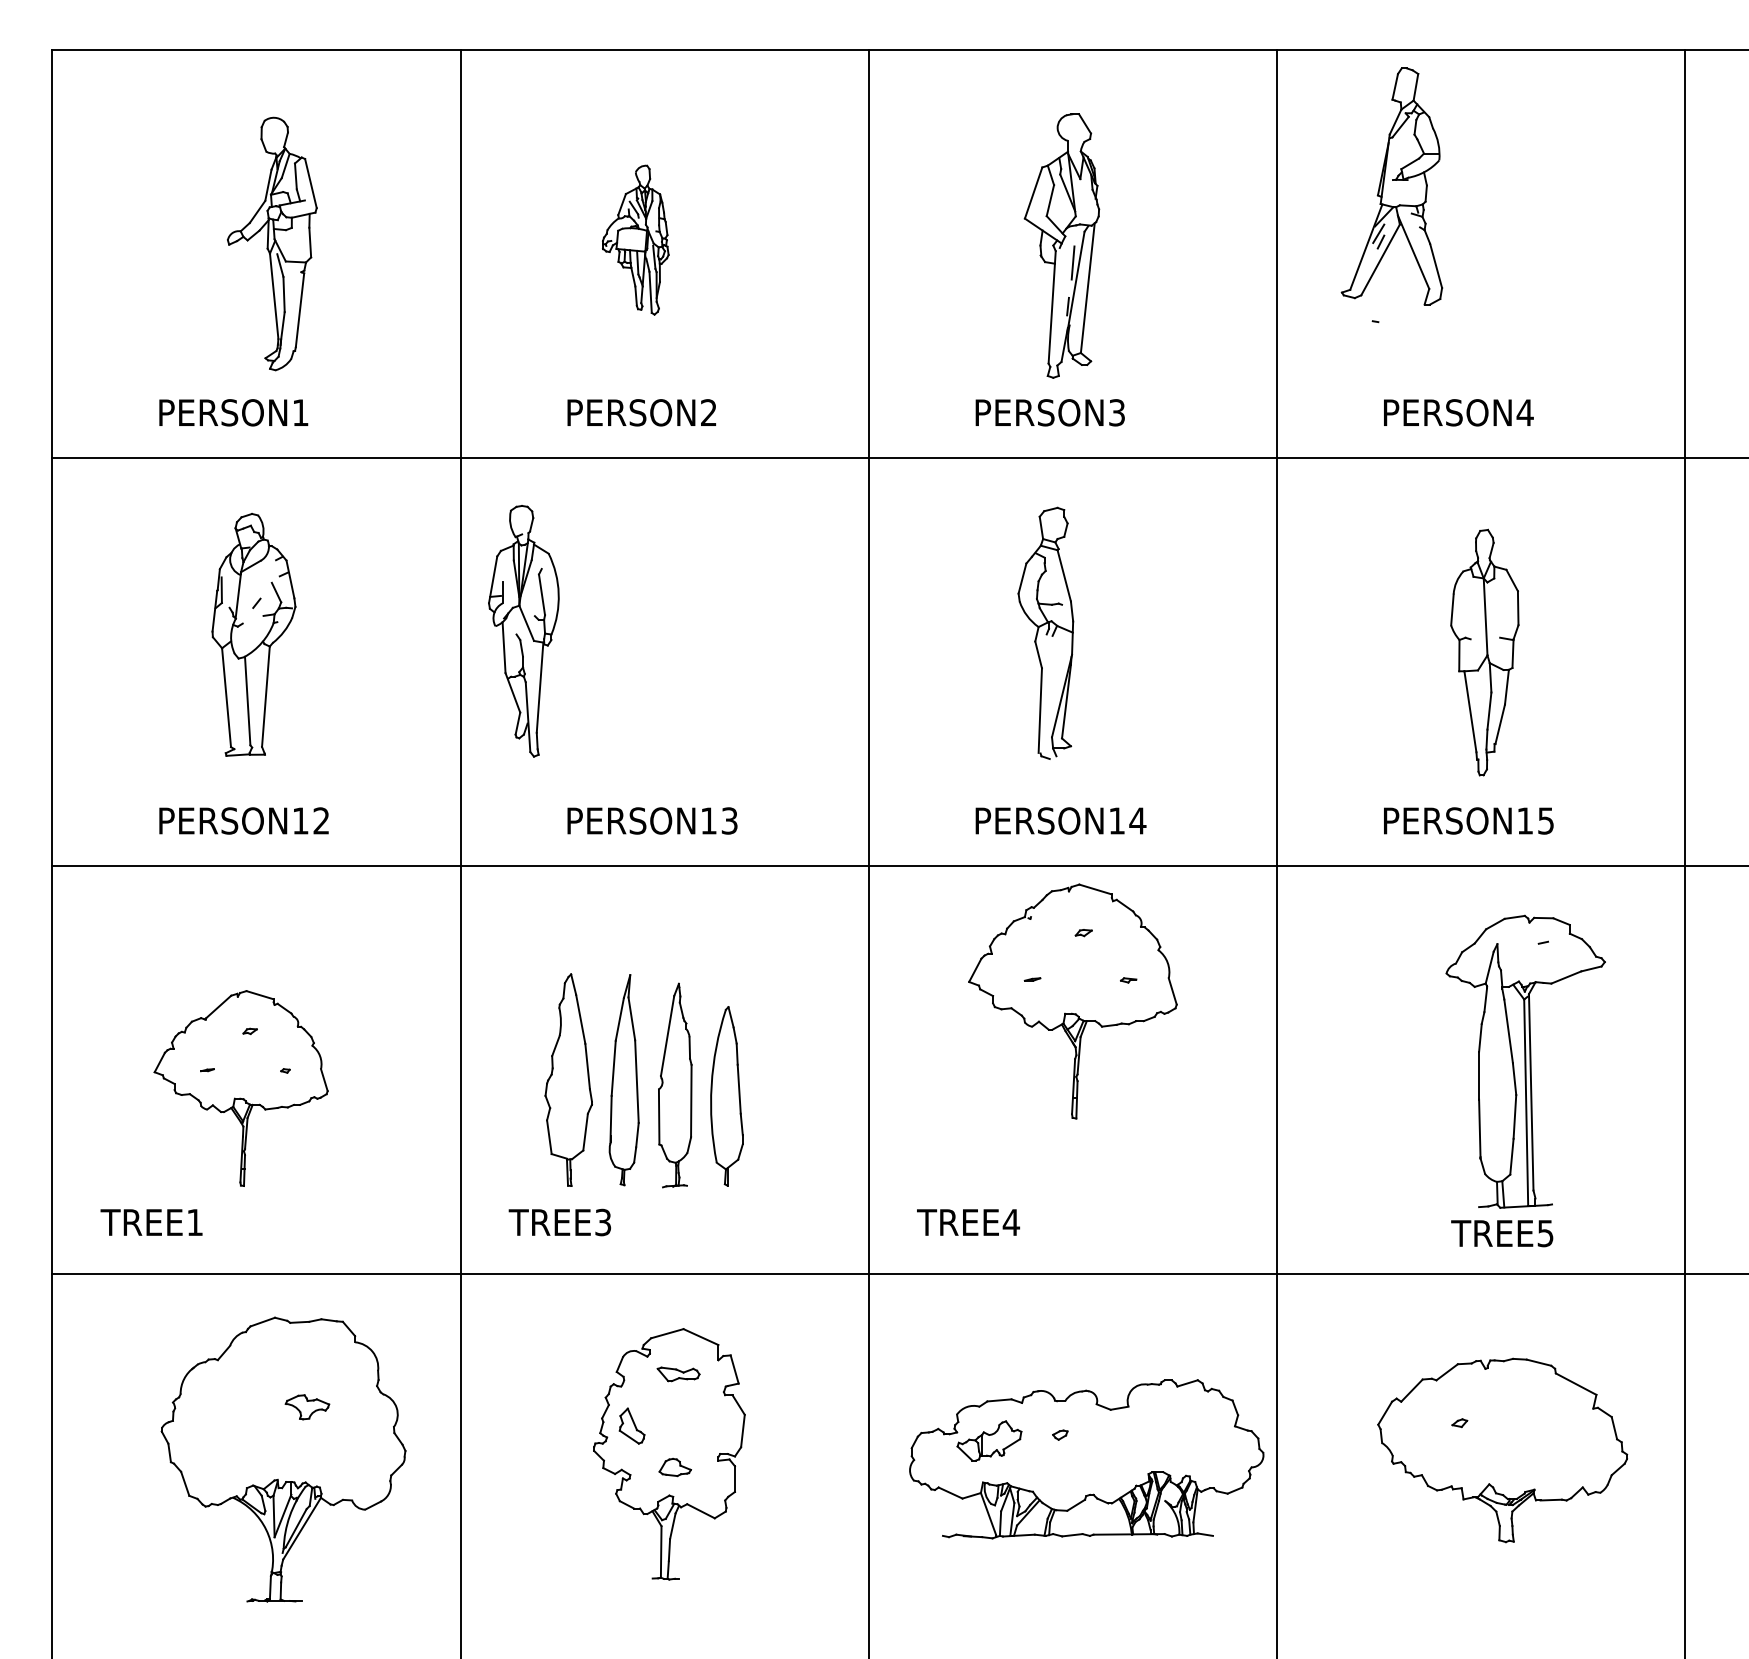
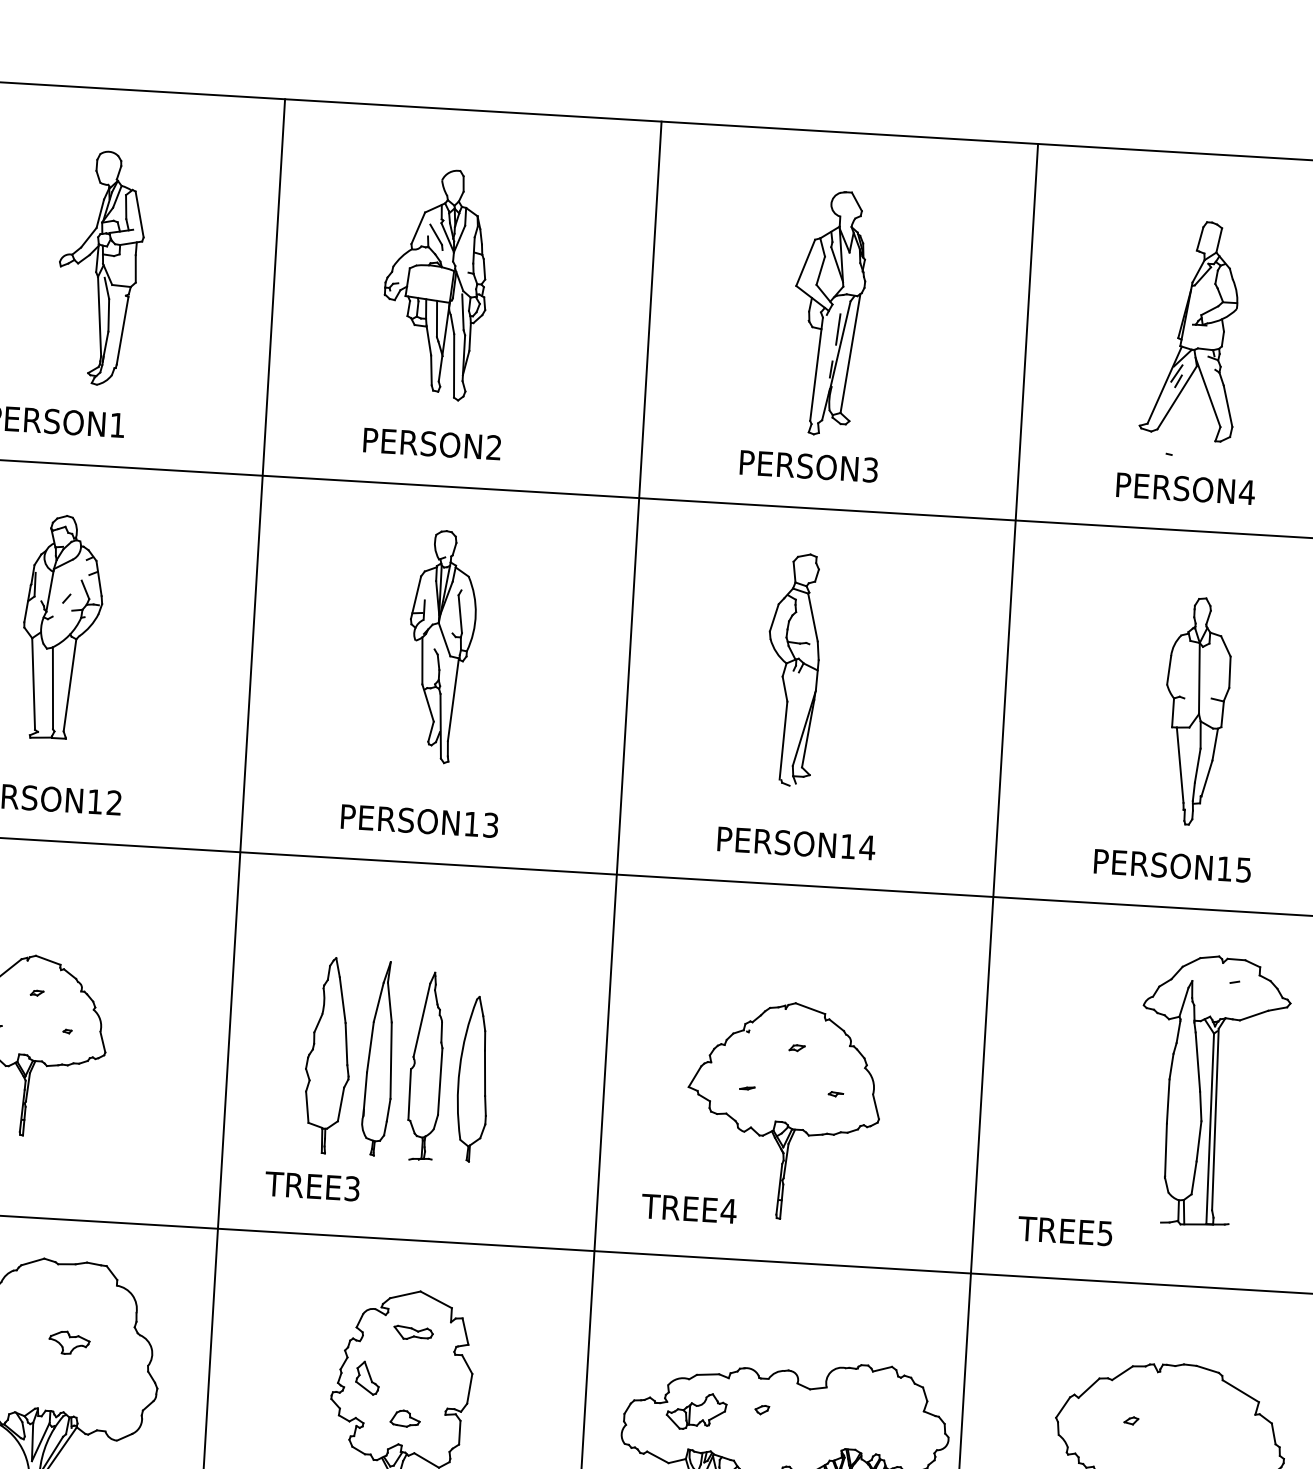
part: (1391, 195) -> (1190, 338), moved
part: (635, 240) -> (435, 284), size x1.67
part: (523, 631) -> (441, 647), moved
part: (1072, 1001) -> (782, 1110), moved
text: (1502, 1233) -> (1065, 1231), moved

